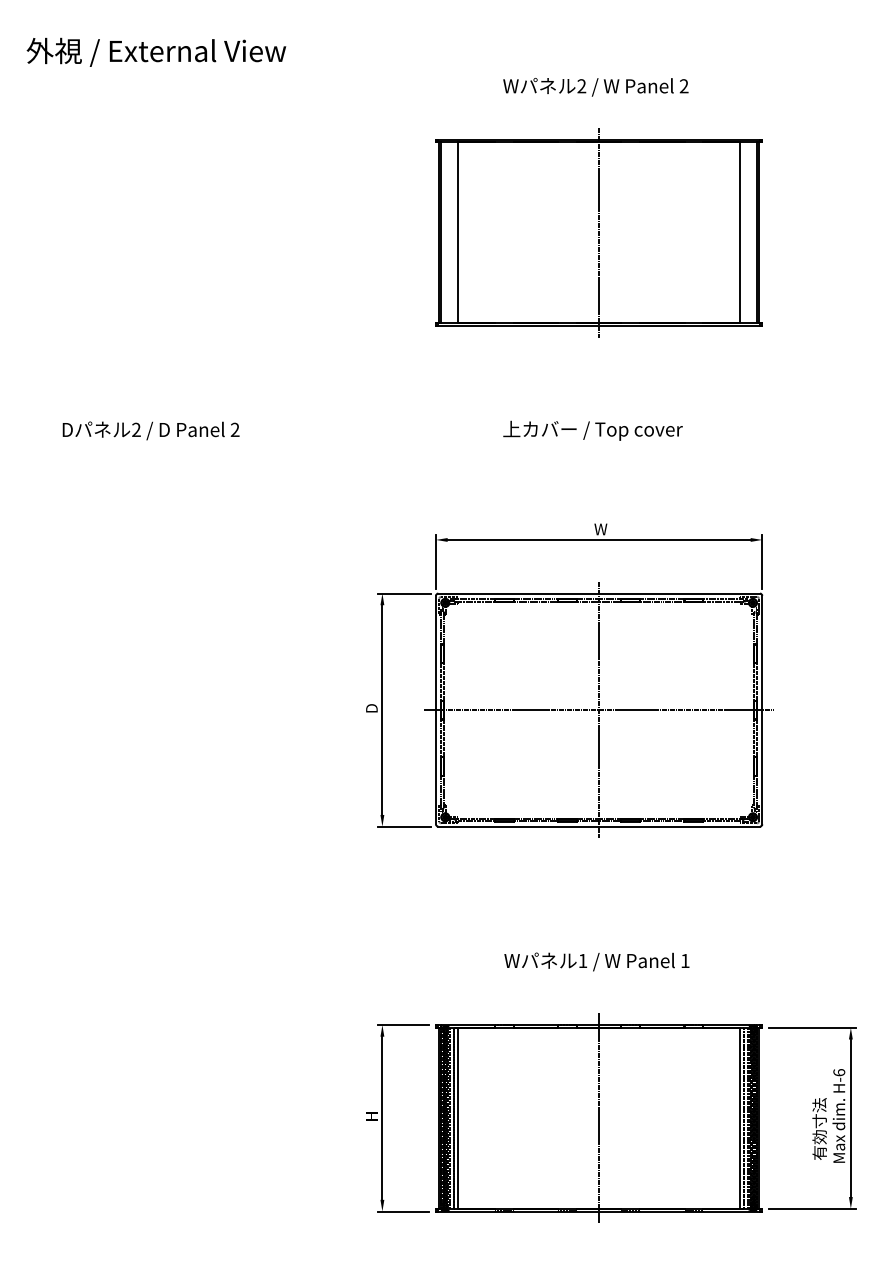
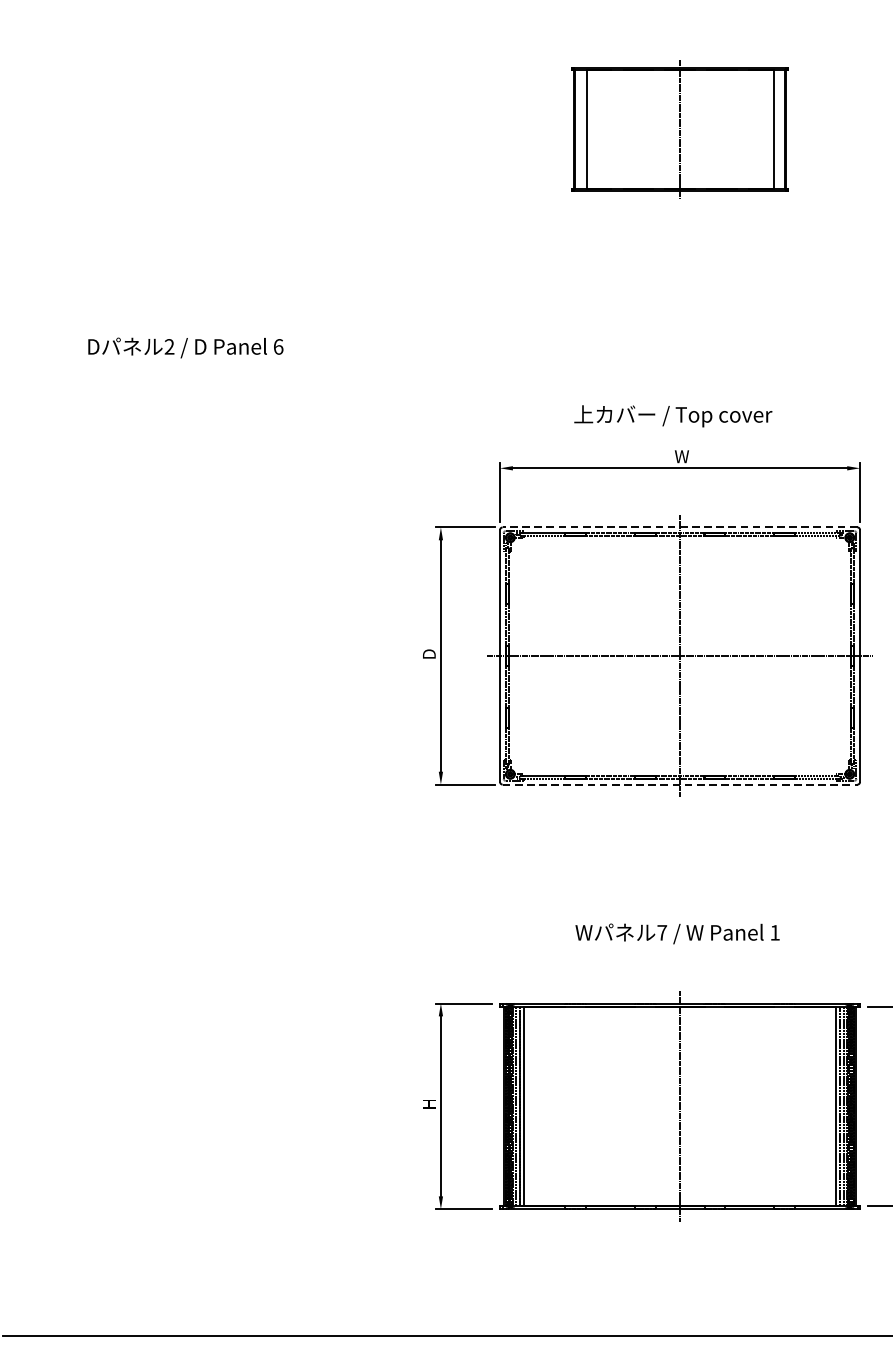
part: (598, 232) -> (679, 129), size x0.6
text: (234, 429) -> (277, 346), 2 -> 6
text: (592, 430) -> (672, 415), moved
line: (599, 593) -> (680, 527), solid -> dashed
line: (599, 826) -> (680, 784), solid -> dashed
text: (582, 960) -> (661, 932), 1 -> 7

